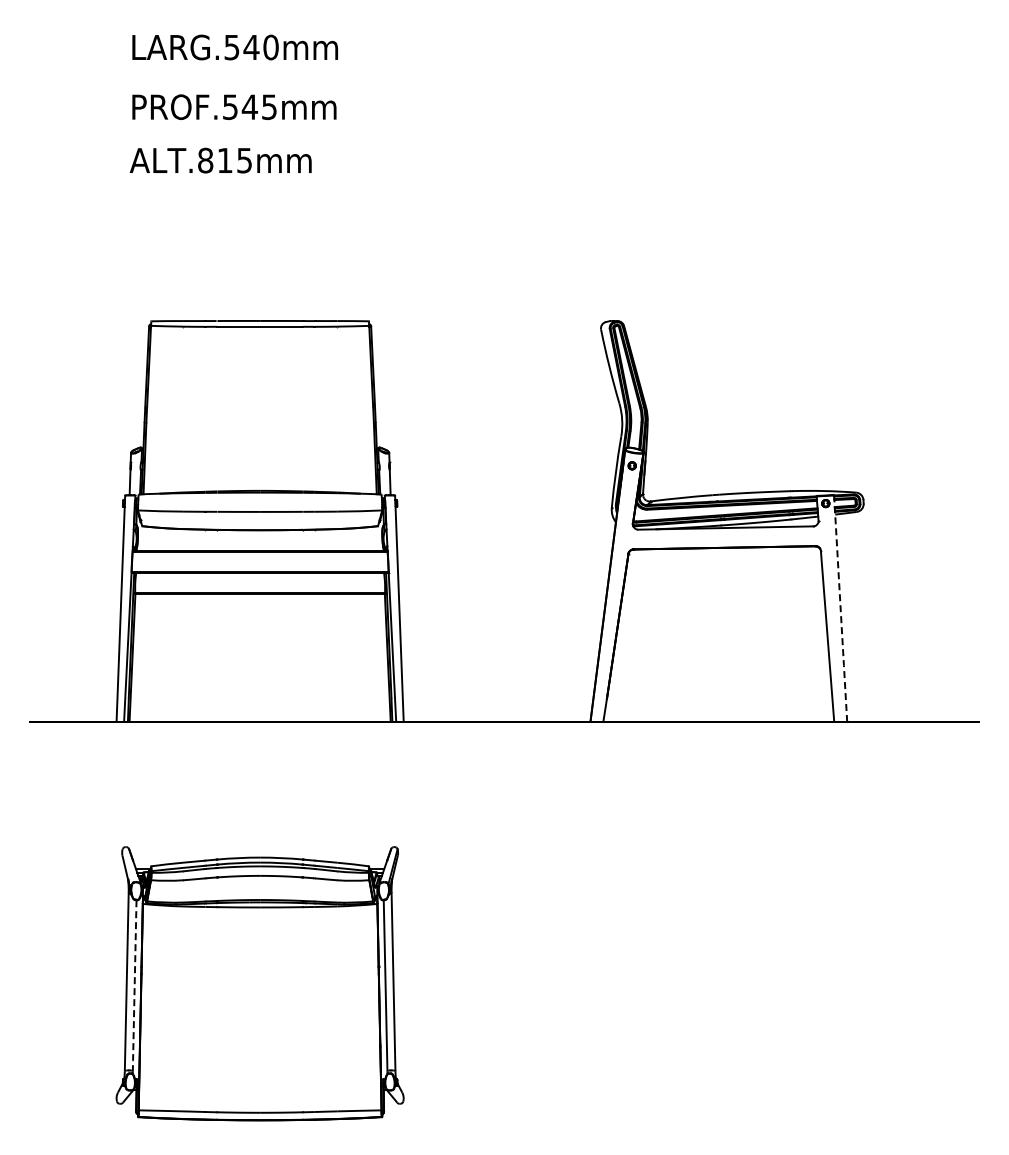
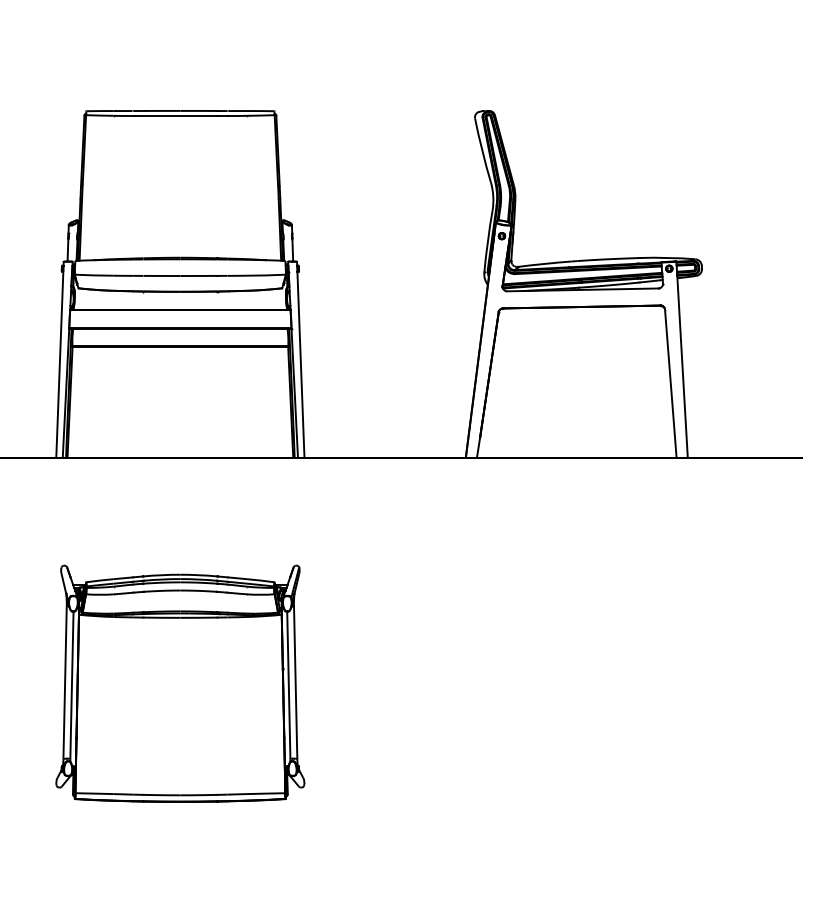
line: (840, 608) -> (681, 359), dashed -> solid
arc: (134, 985) -> (71, 685), dashed -> solid

